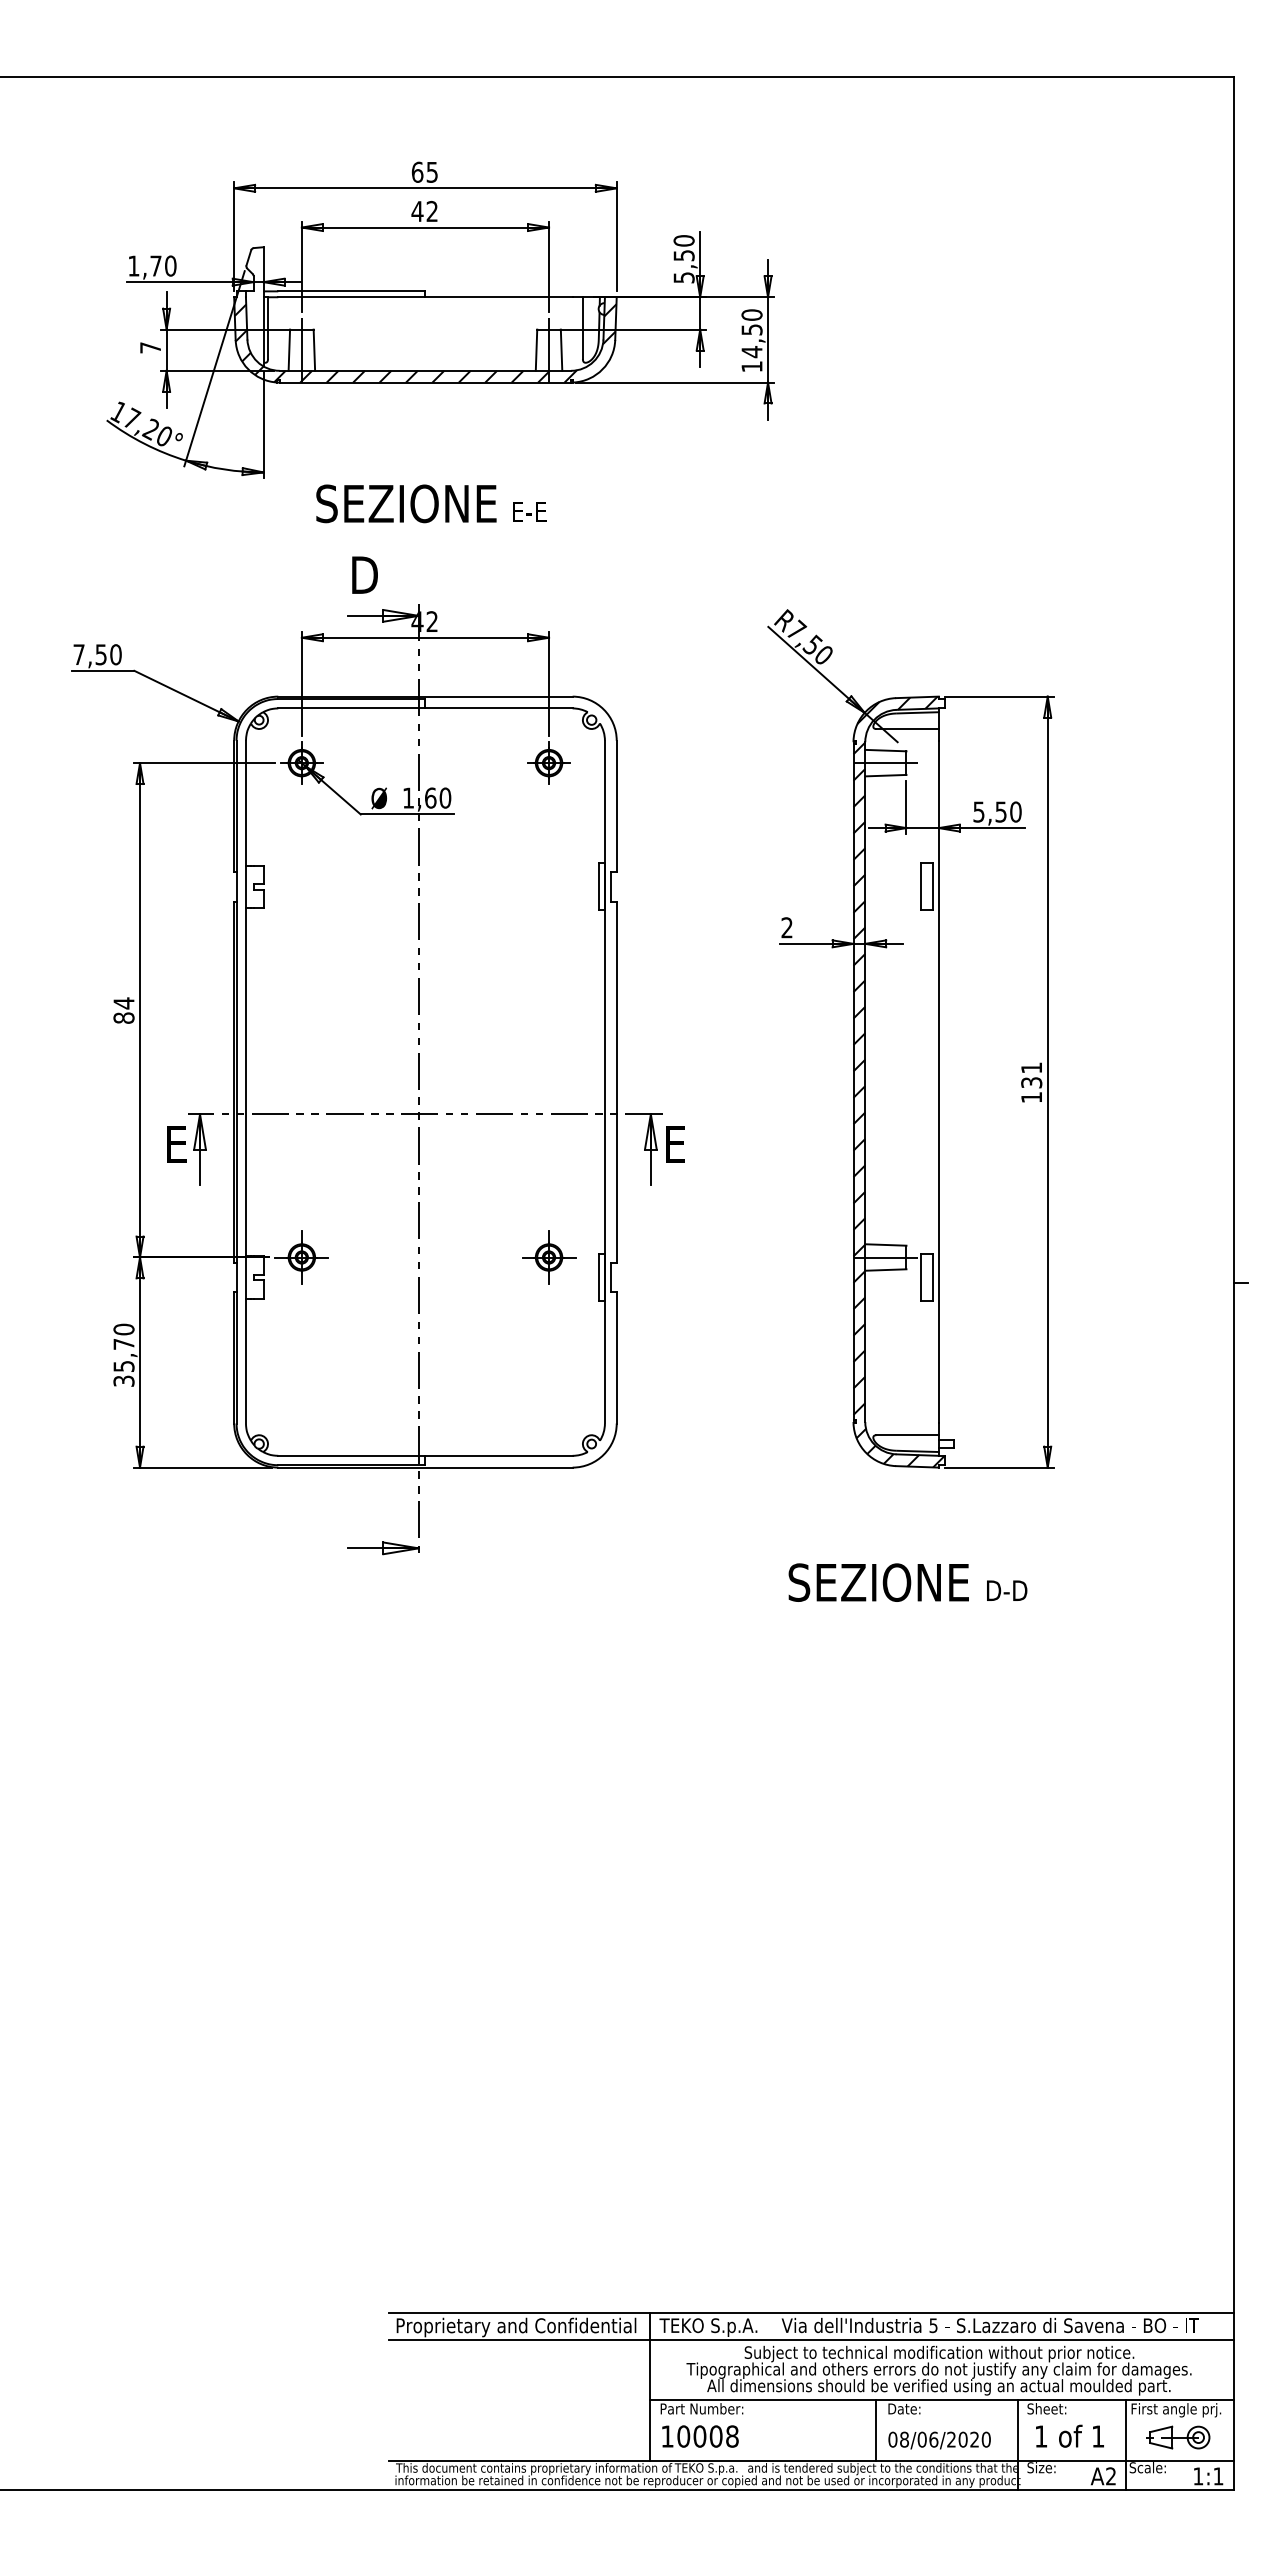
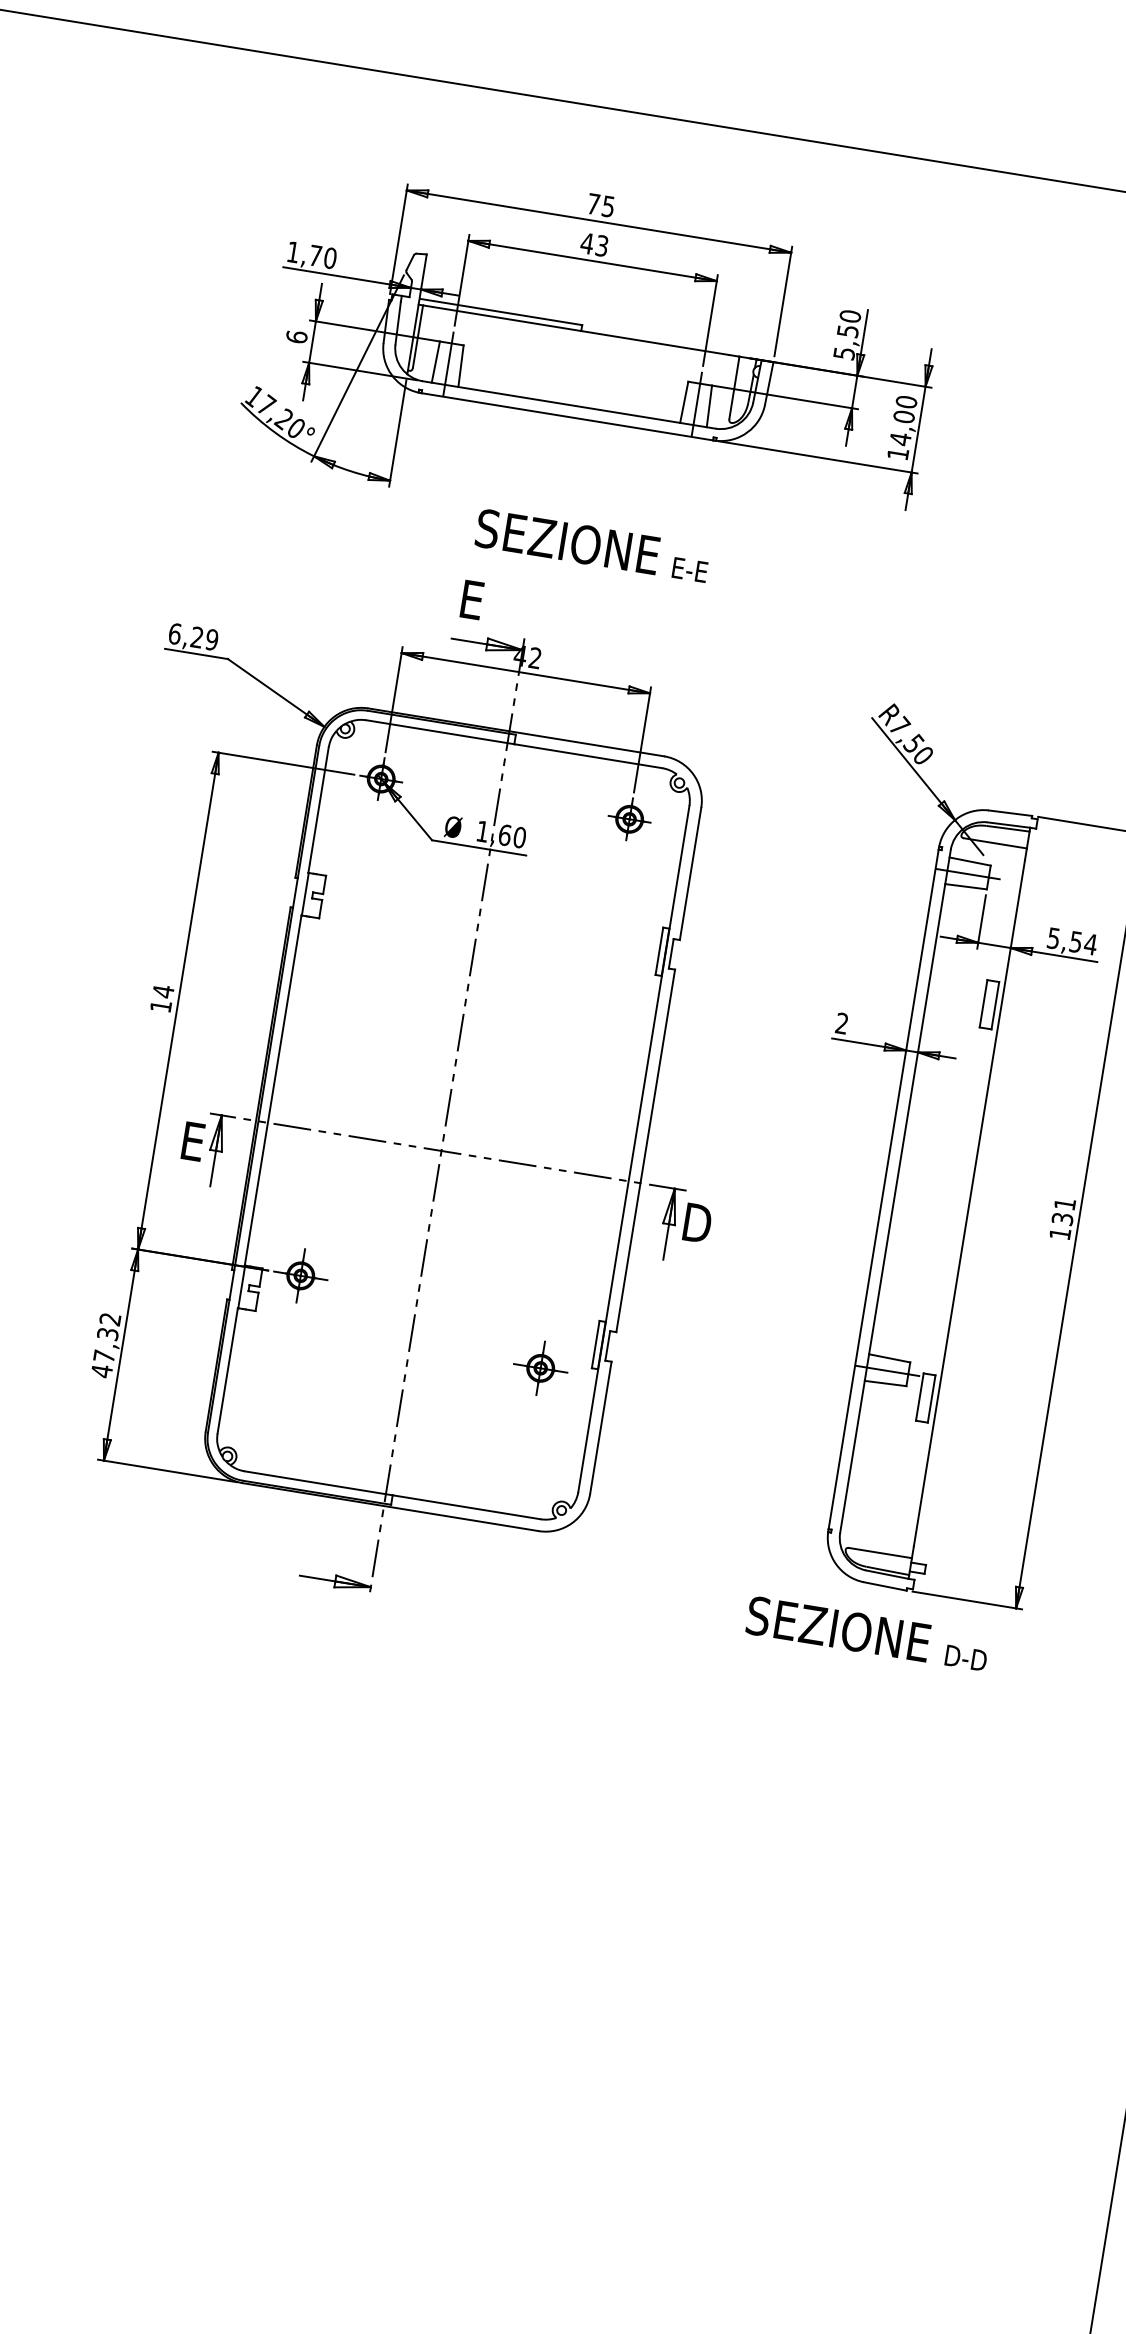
text: (417, 171) -> (593, 203), 65 -> 75
text: (431, 211) -> (601, 245), 42 -> 43
text: (751, 329) -> (903, 416), 14,50 -> 14,00
hatch: (425, 343) -> (573, 377), removed
text: (150, 347) -> (296, 336), 7 -> 6
text: (431, 503) -> (592, 545), moved
text: (364, 574) -> (474, 599), D -> E
text: (97, 654) -> (193, 636), 7,50 -> 6,29
text: (1015, 811) -> (1090, 943), 5,50 -> 5,54
text: (123, 1017) -> (160, 1005), 84 -> 14
hatch: (898, 1081) -> (928, 1196), removed
text: (678, 1143) -> (697, 1222), E -> D
part: (549, 1257) -> (541, 1368), moved
text: (123, 1355) -> (105, 1345), 35,70 -> 47,32
text: (907, 1582) -> (867, 1633), moved

